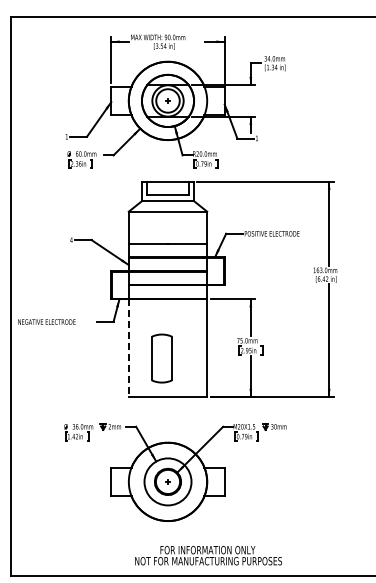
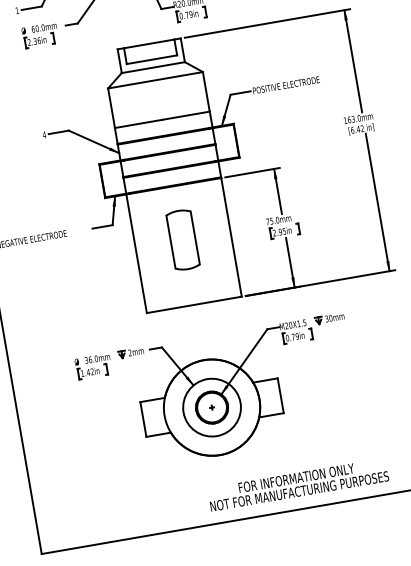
line: (128, 348) -> (136, 254), dashed -> solid
part: (161, 358) -> (182, 240), moved
text: (208, 555) -> (298, 484), moved

